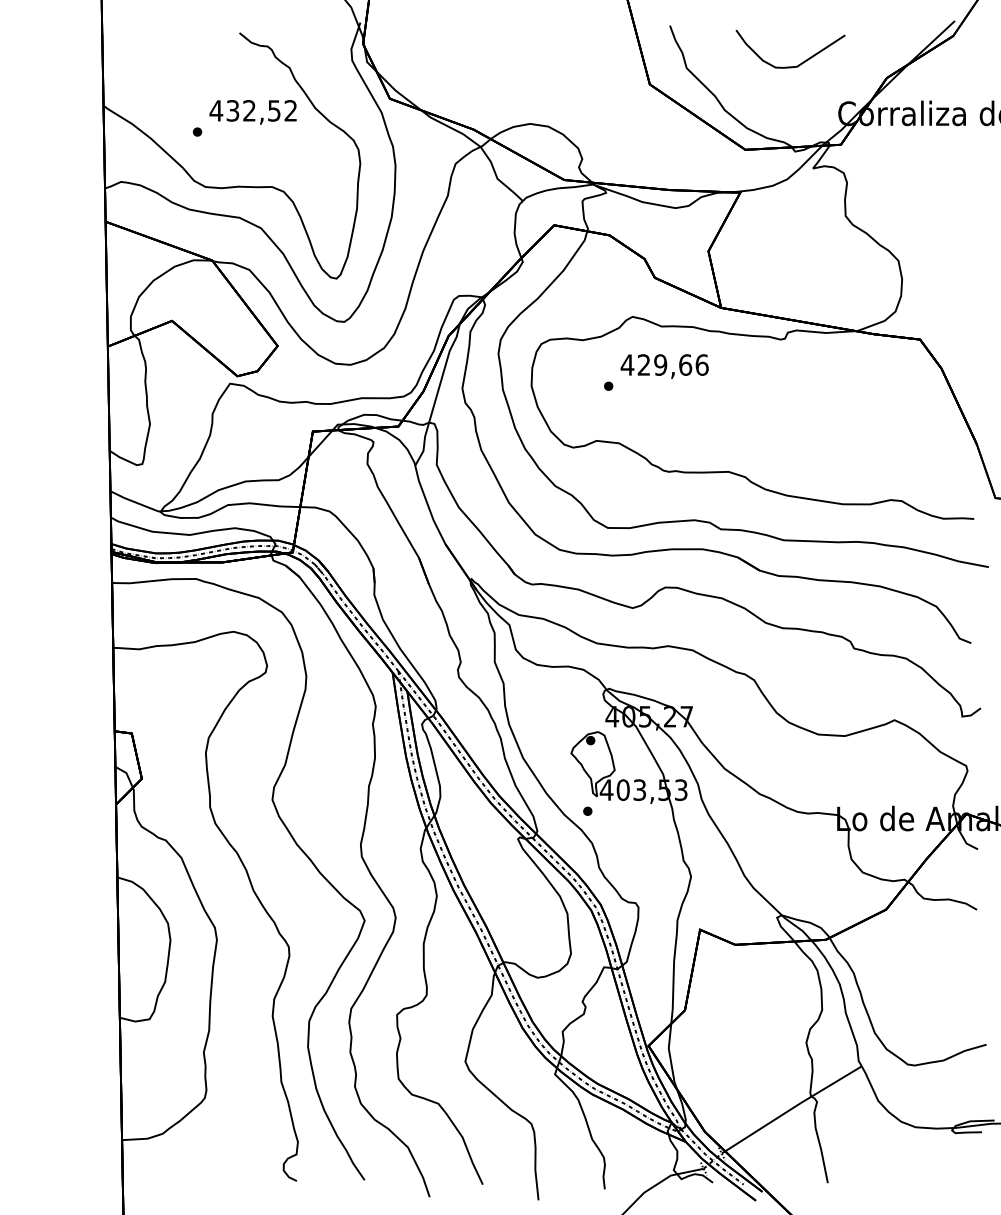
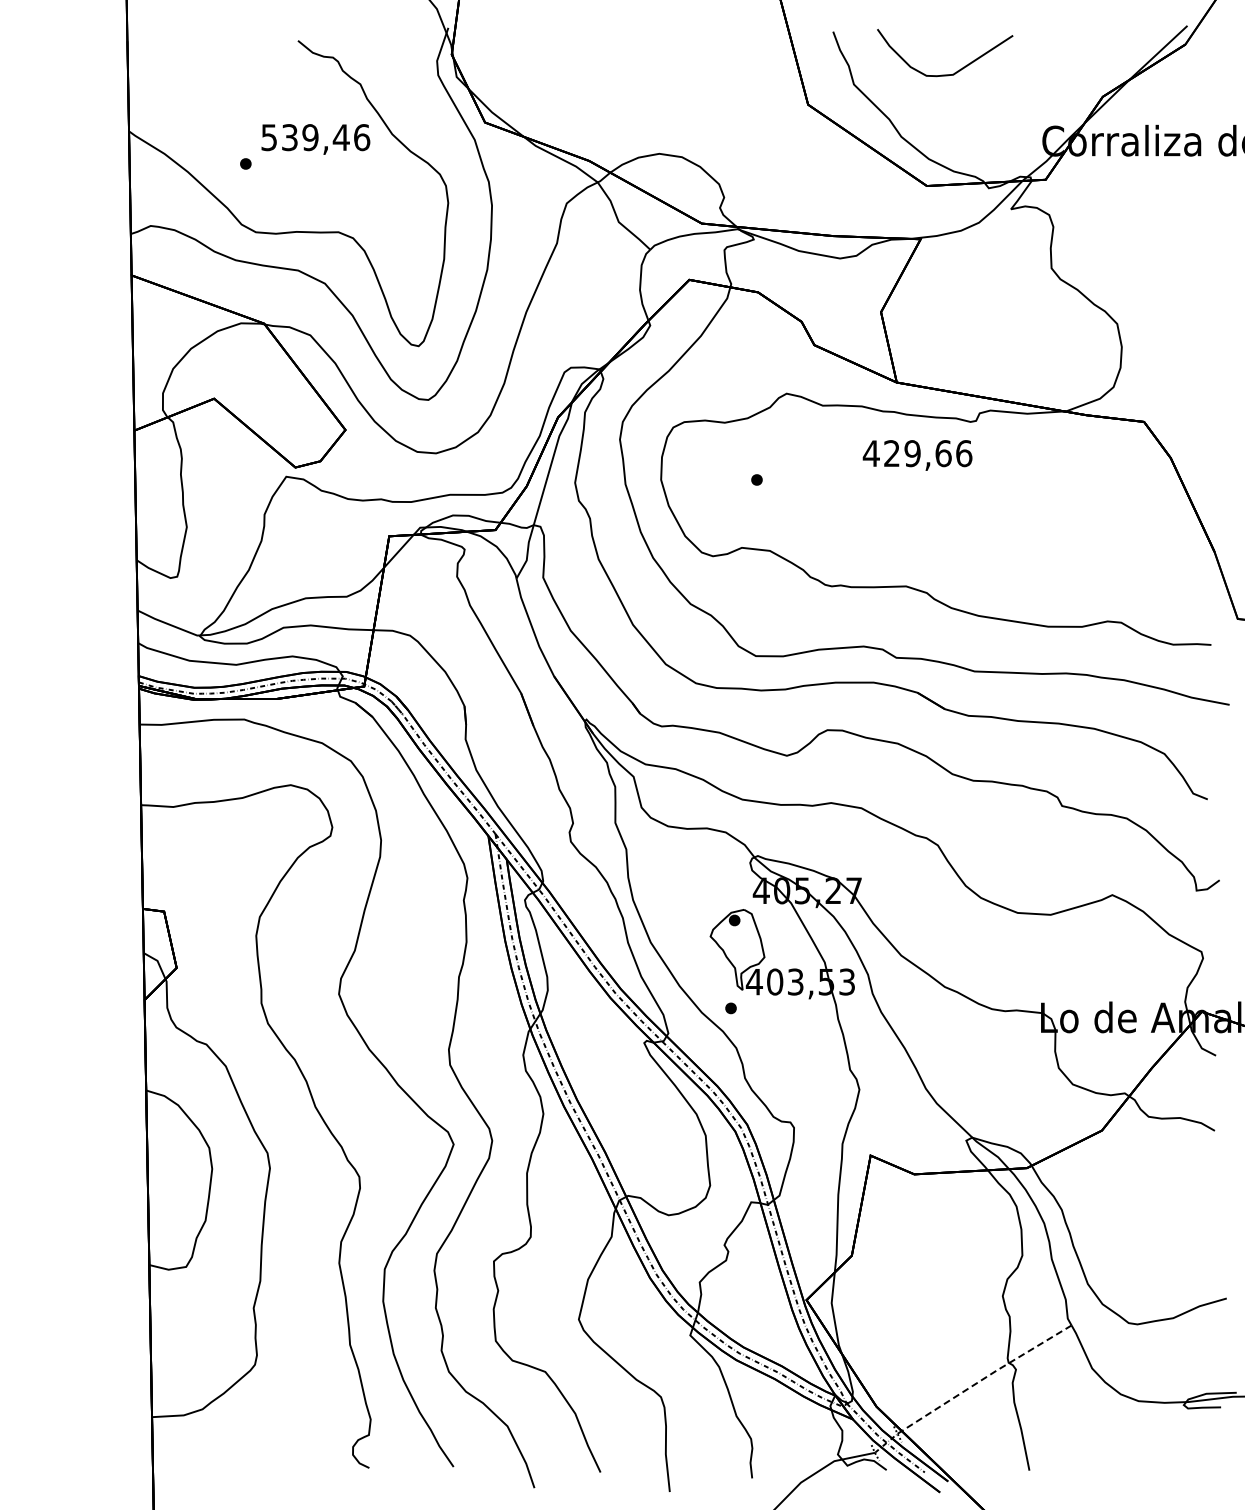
curve: (800, 63) -> (957, 70), moved
text: (253, 110) -> (315, 137), 432,52 -> 539,46
text: (664, 366) -> (917, 455), moved
line: (791, 1109) -> (984, 1378), solid -> dashed

